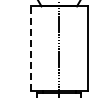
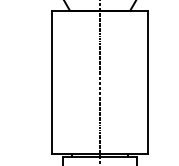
line: (30, 48) -> (51, 82), dashed -> solid

